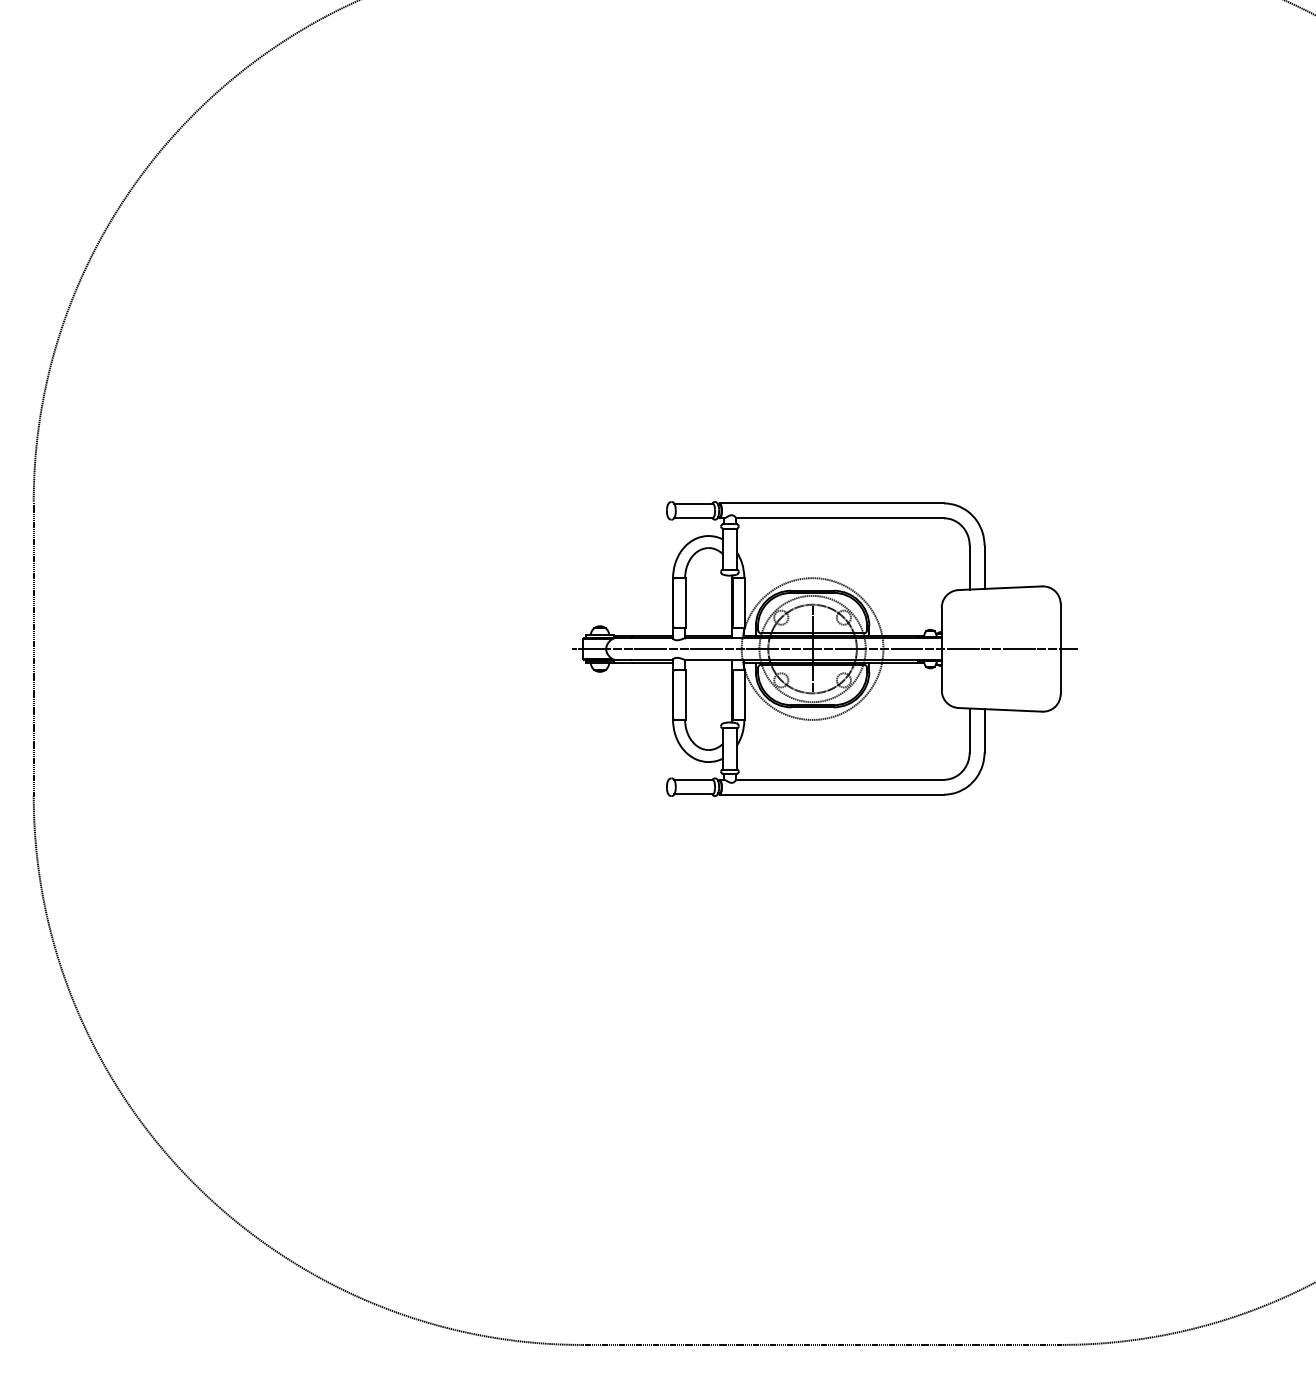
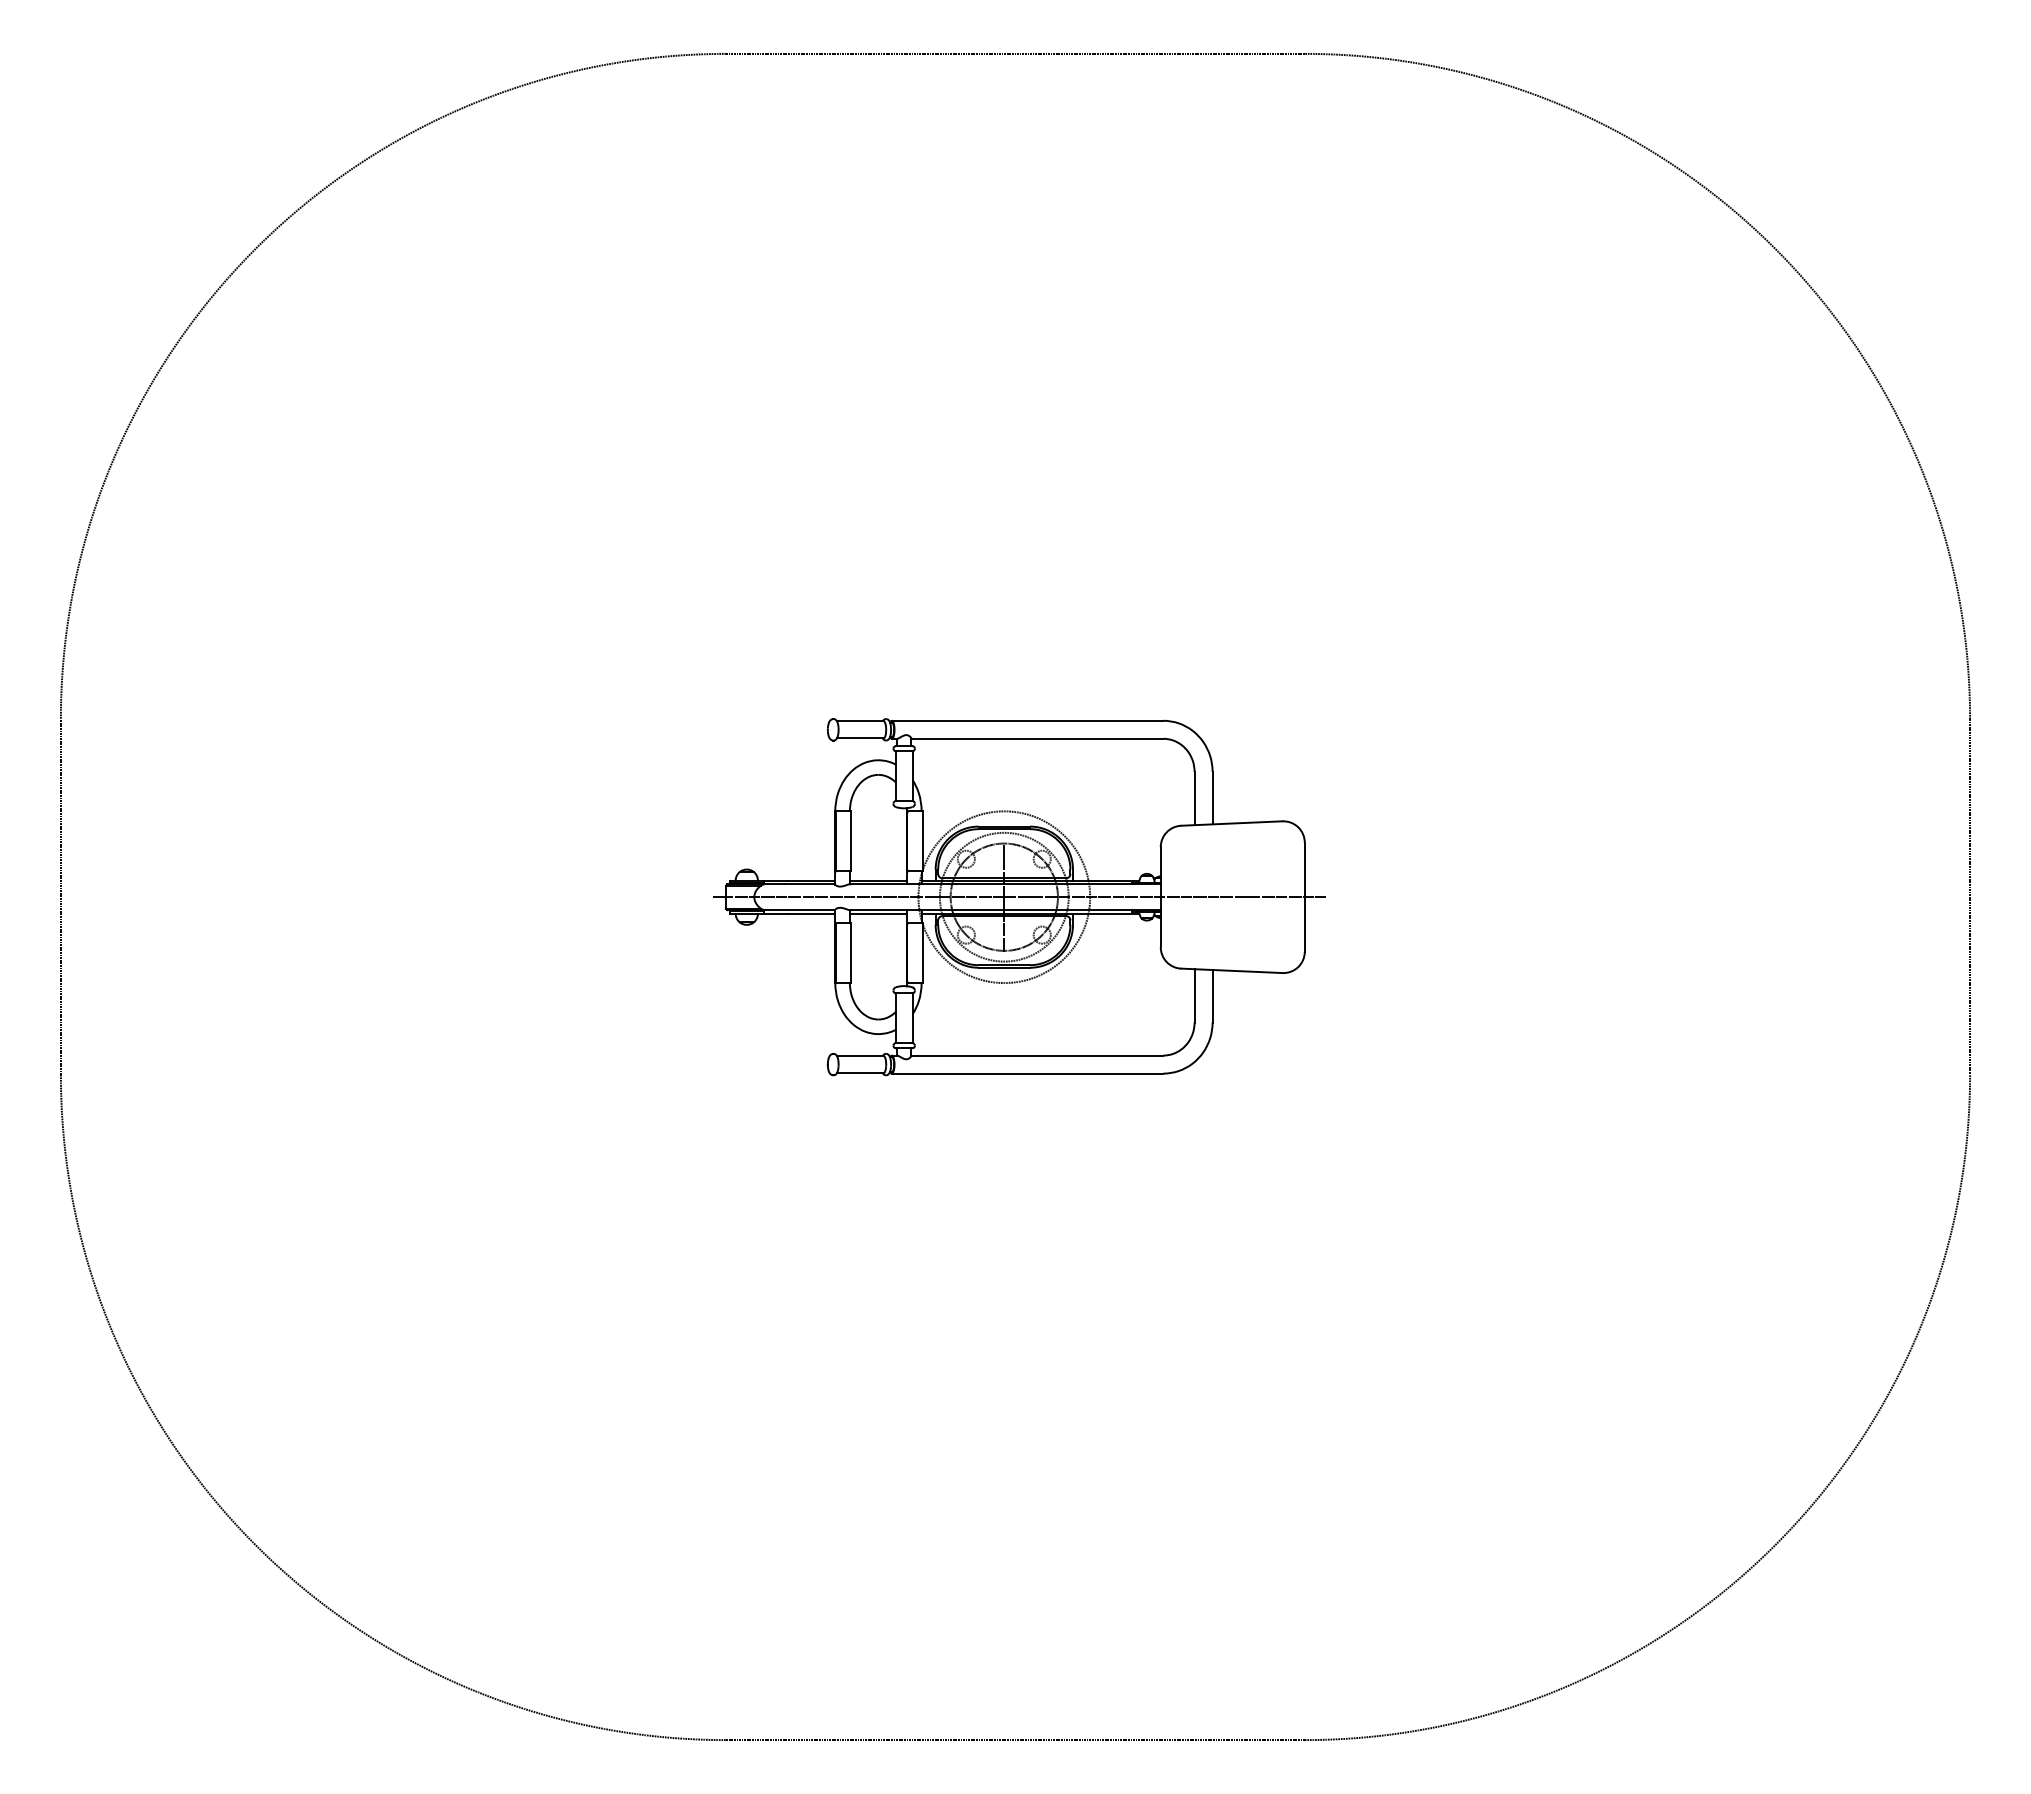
line: (708, 662) -> (878, 913), added

